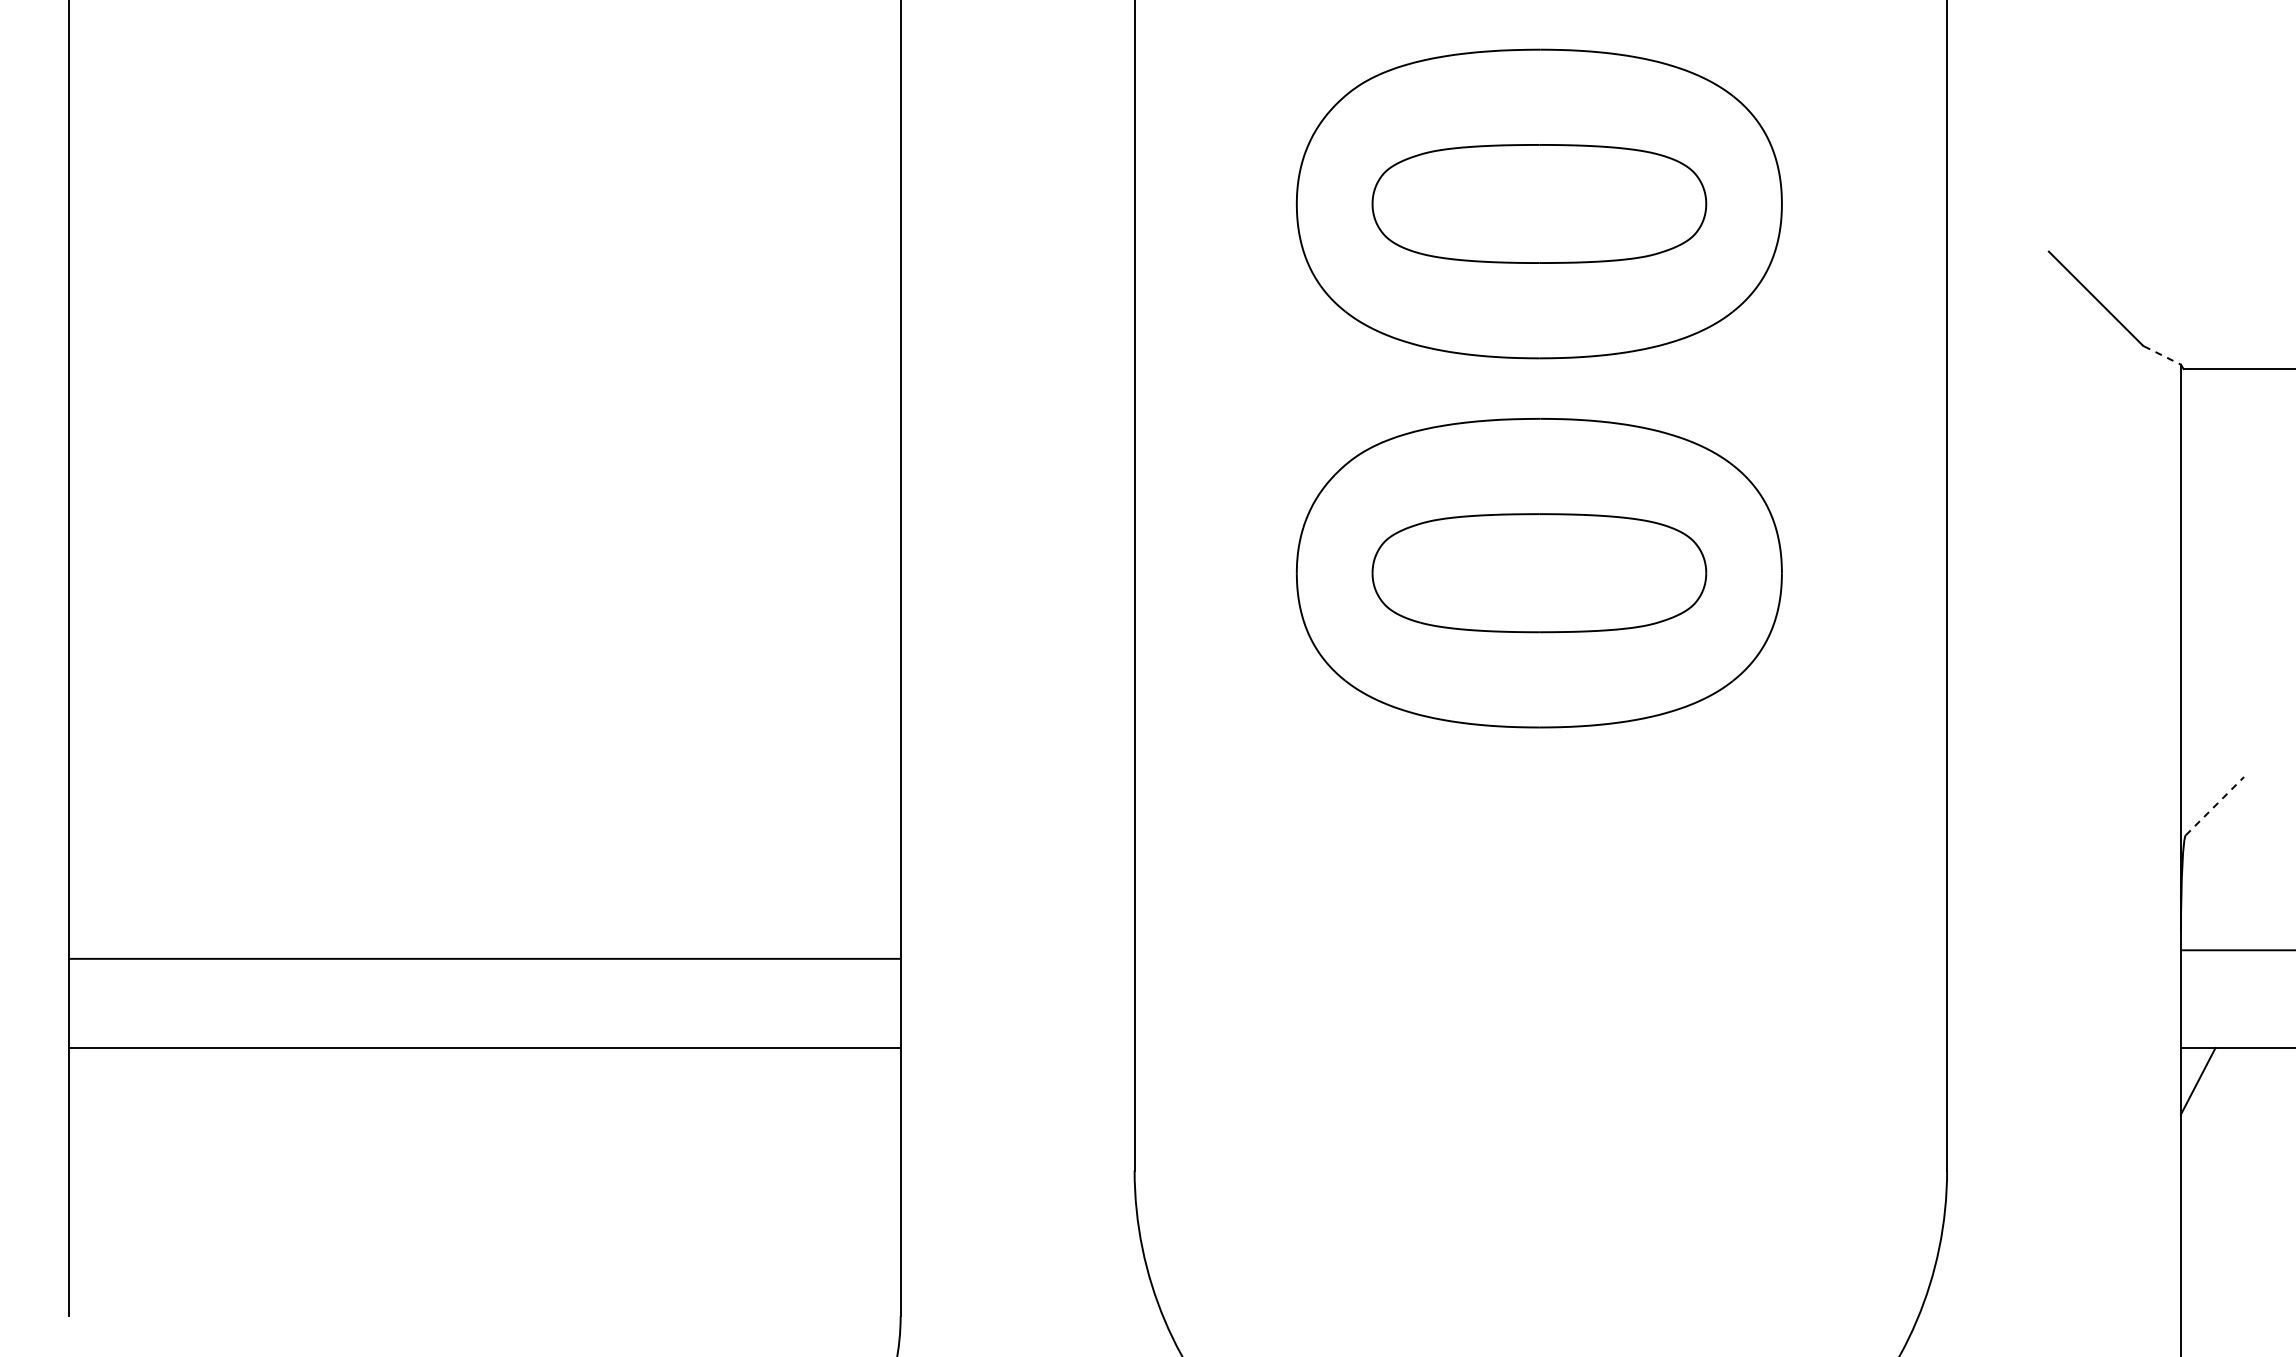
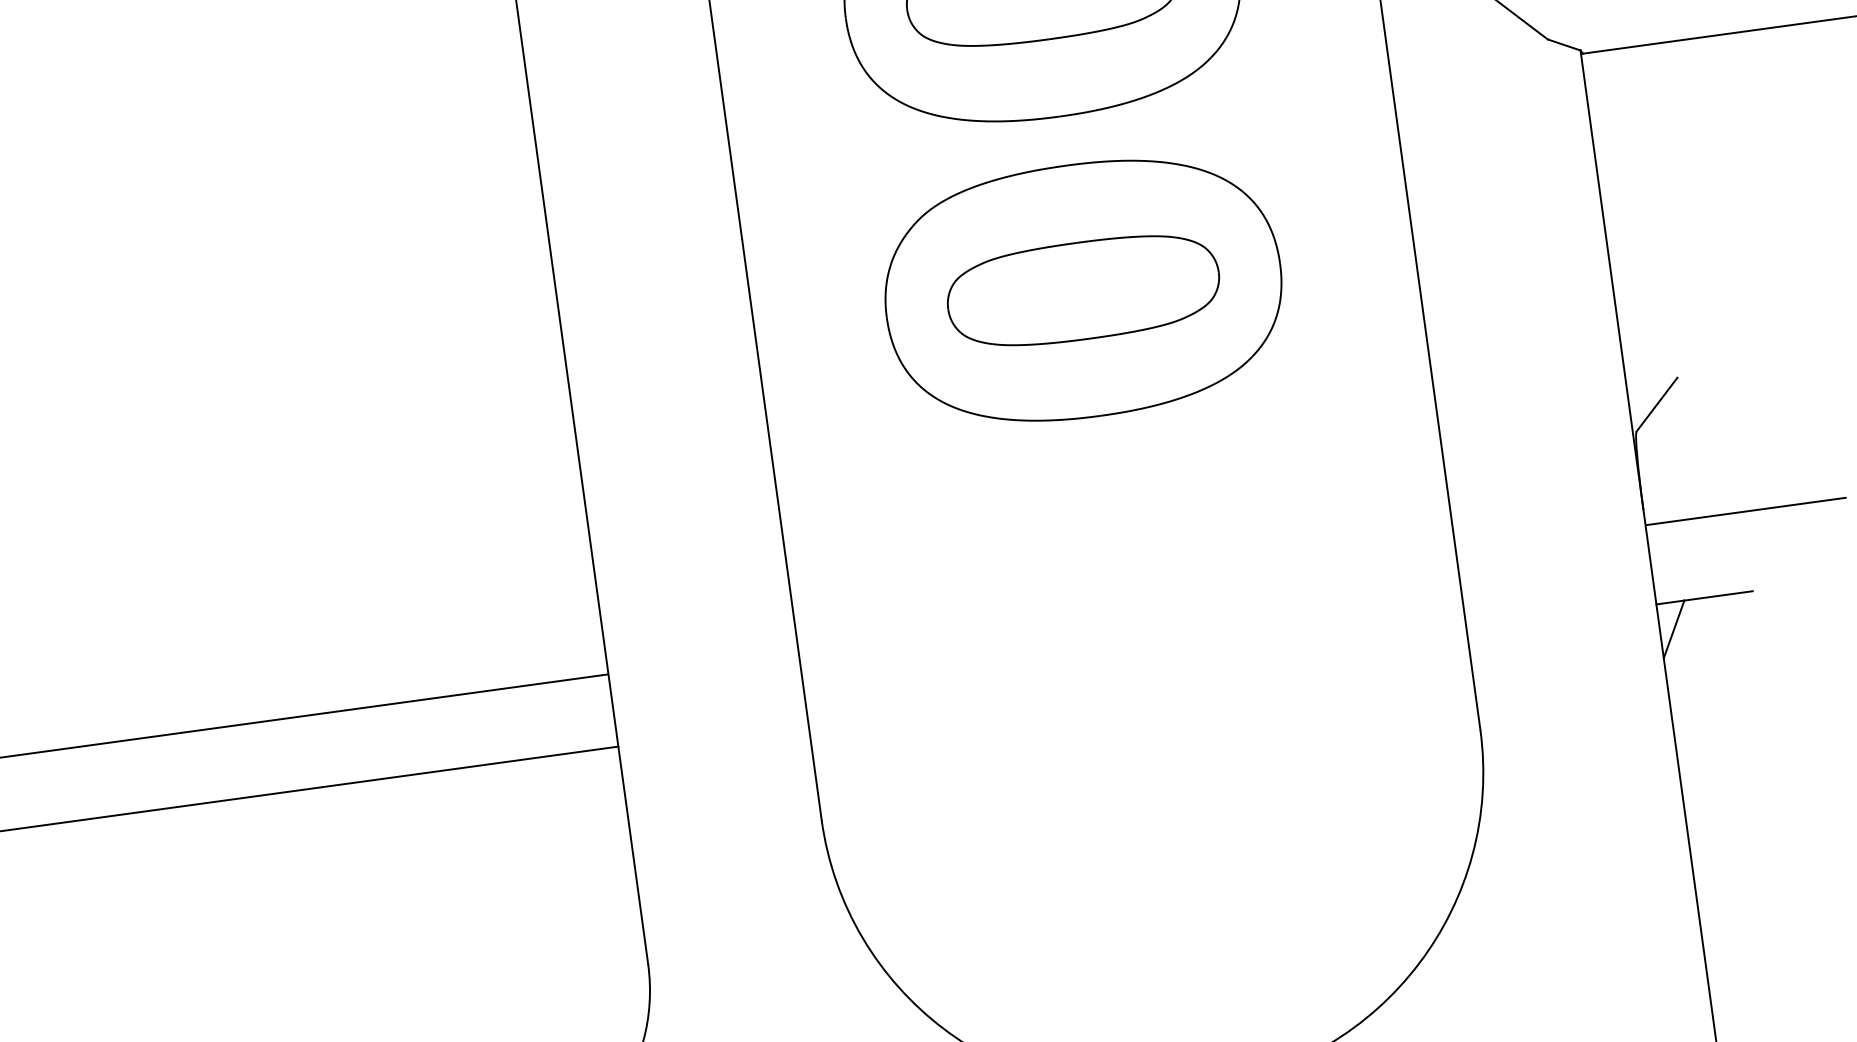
line: (2162, 355) -> (1564, 45), dashed -> solid
line: (2215, 805) -> (1657, 404), dashed -> solid

